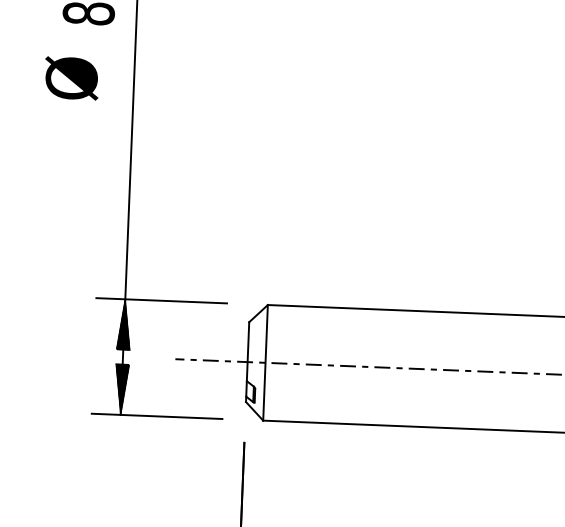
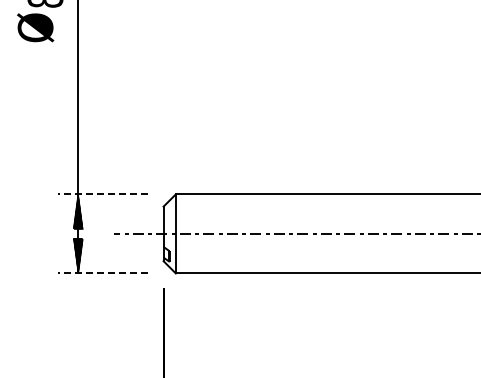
text: (71, 77) -> (35, 27), moved
line: (162, 301) -> (103, 194), solid -> dashed
line: (157, 416) -> (103, 273), solid -> dashed

